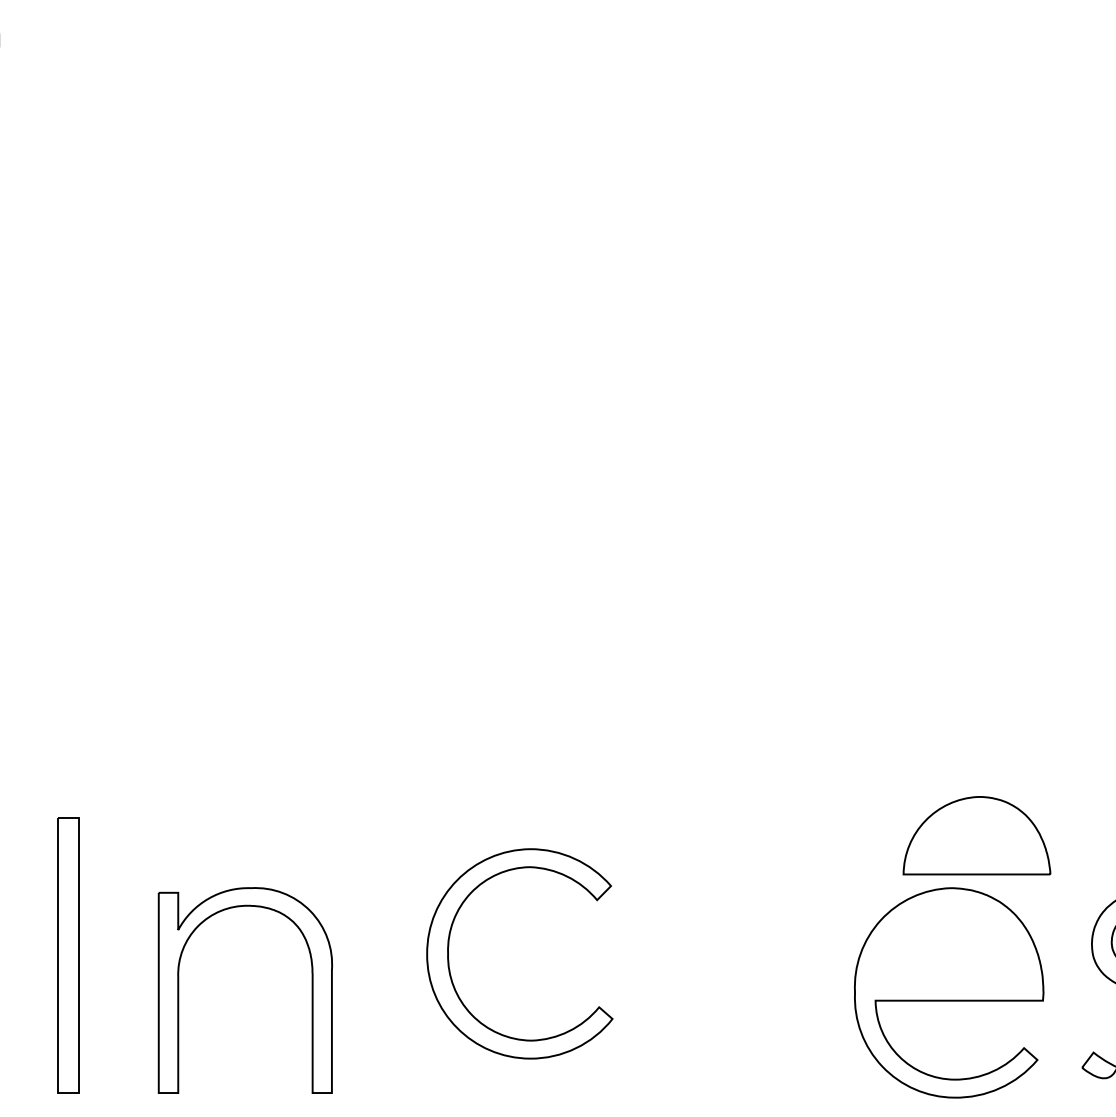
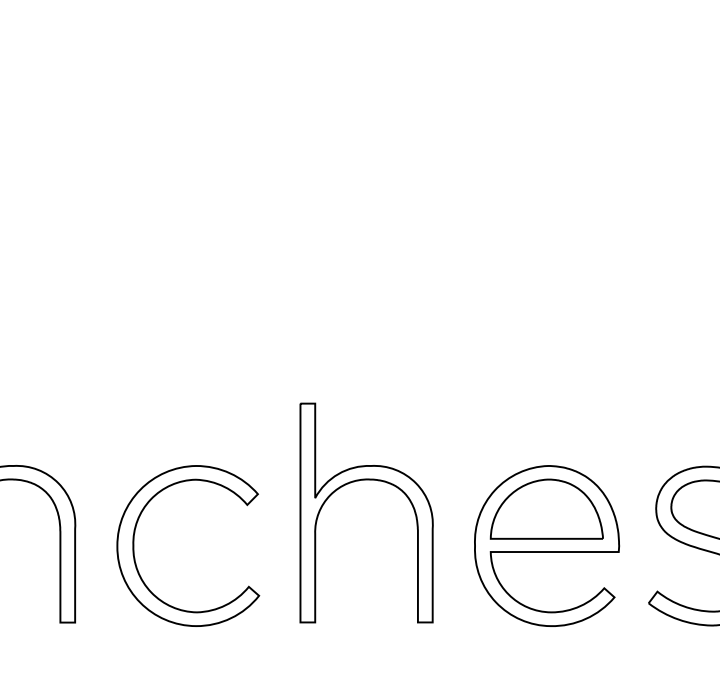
part: (976, 835) -> (546, 509), moved
part: (707, 907) -> (362, 480), added
part: (449, 959) -> (134, 550), moved

